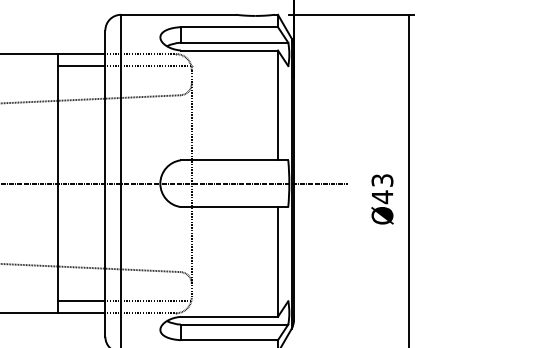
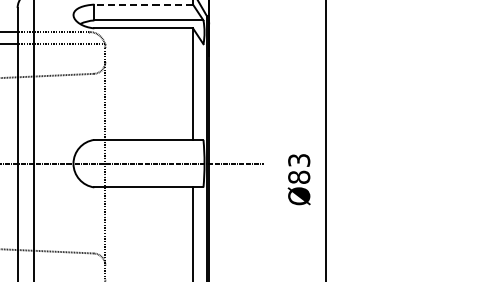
line: (229, 27) -> (143, 4), solid -> dashed
text: (382, 197) -> (299, 177), Ø43 -> Ø83

